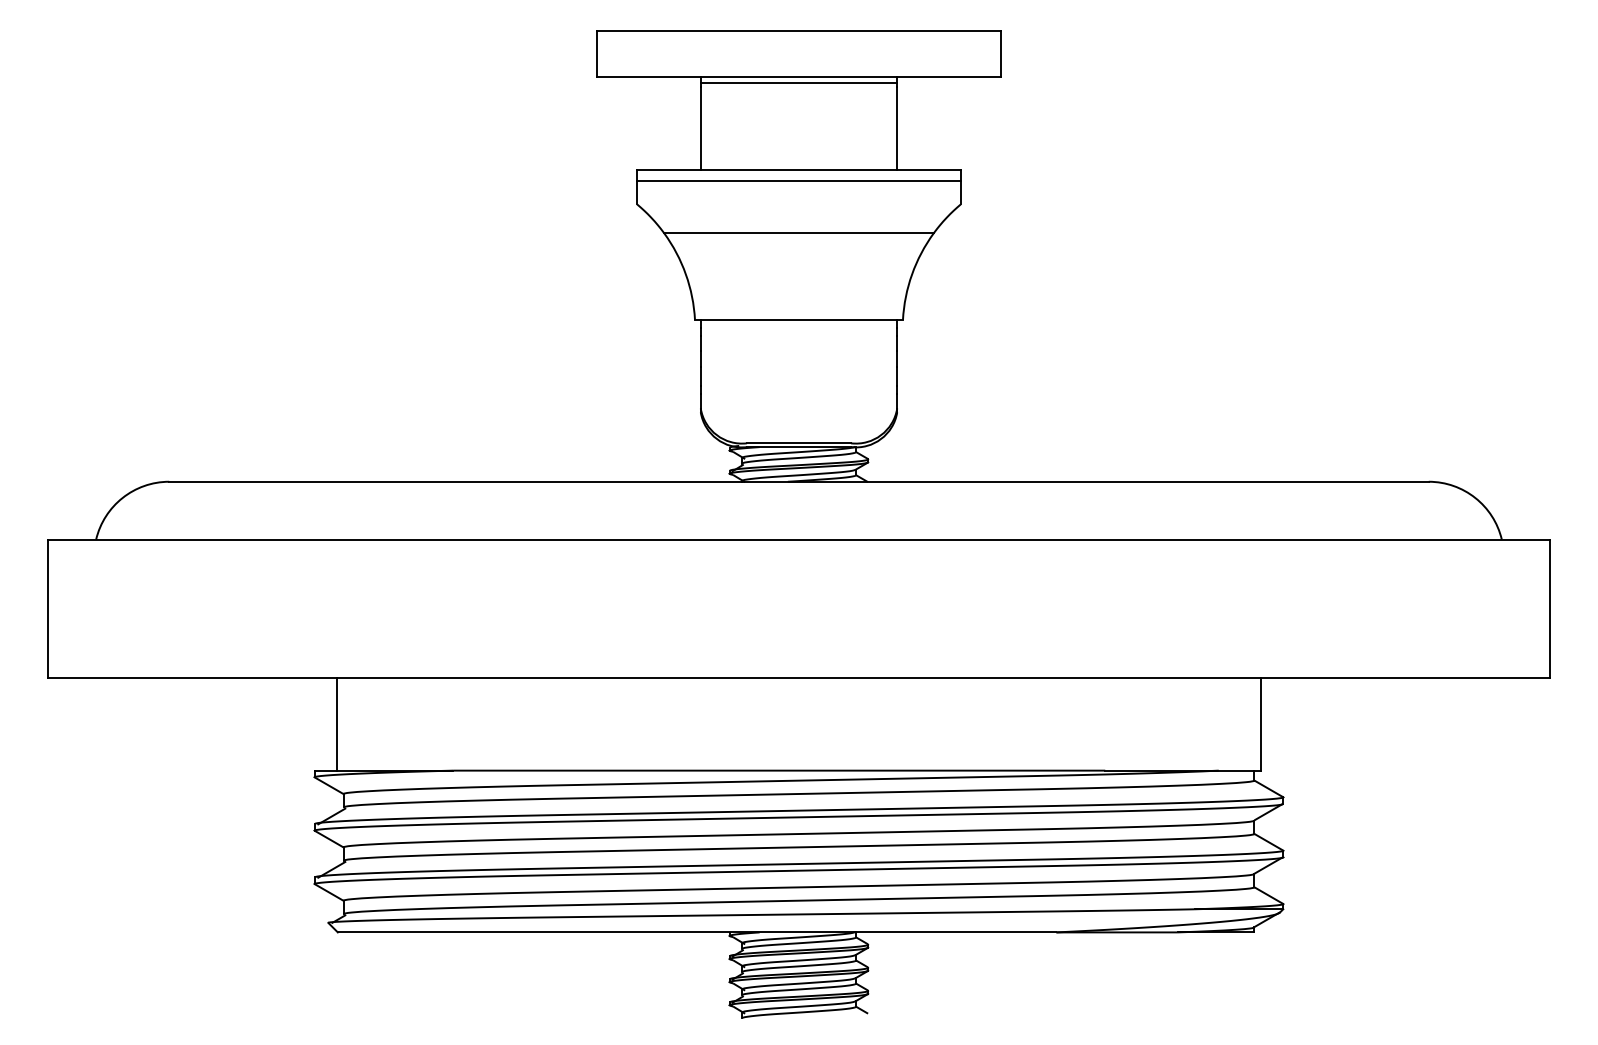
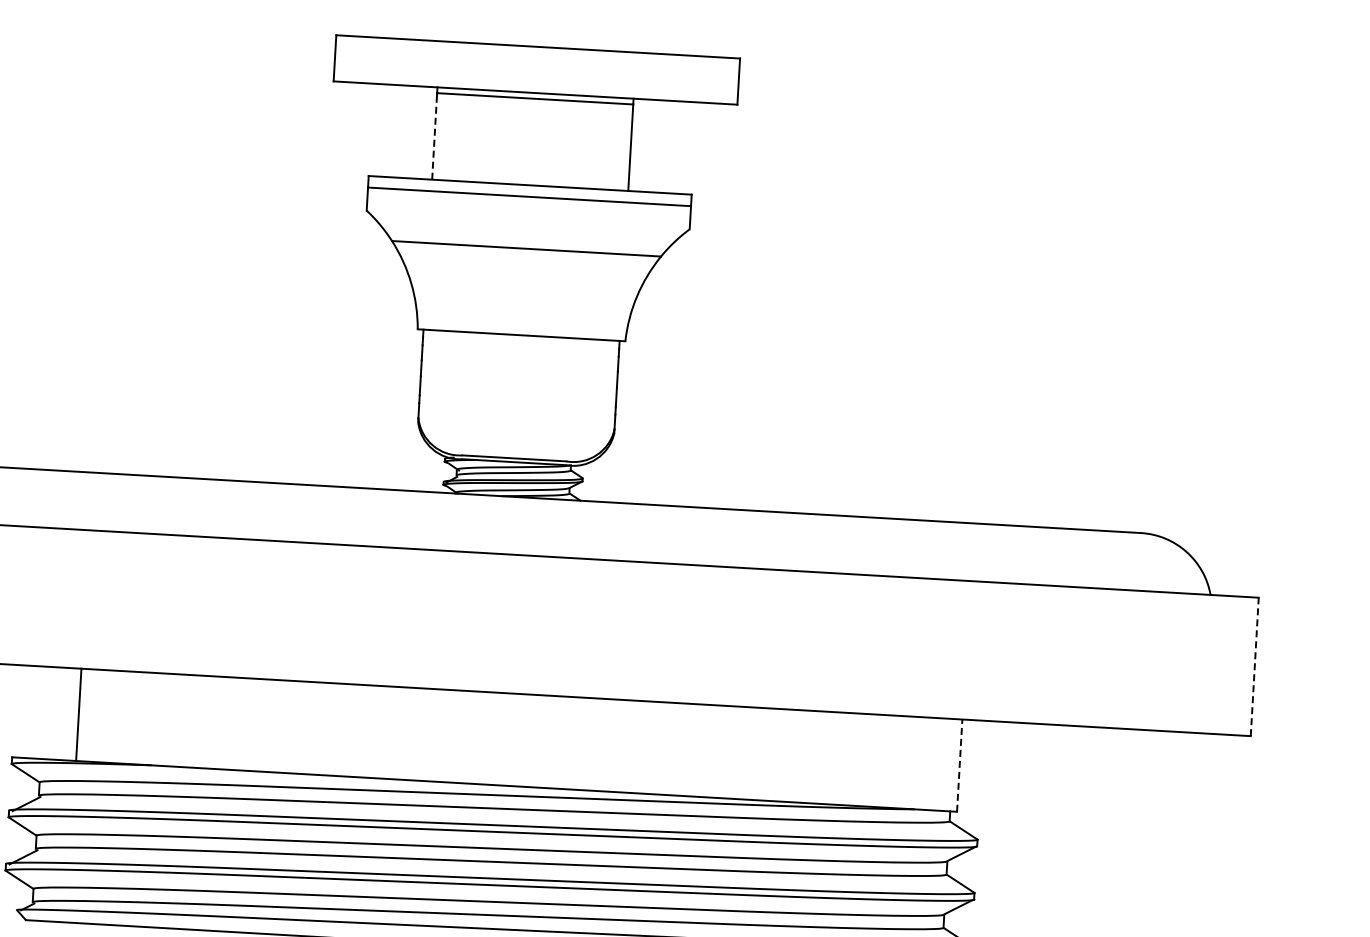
line: (700, 128) -> (434, 138), solid -> dashed
line: (1550, 608) -> (1255, 666), solid -> dashed
line: (1261, 723) -> (960, 764), solid -> dashed
line: (336, 724) -> (78, 714), moved

